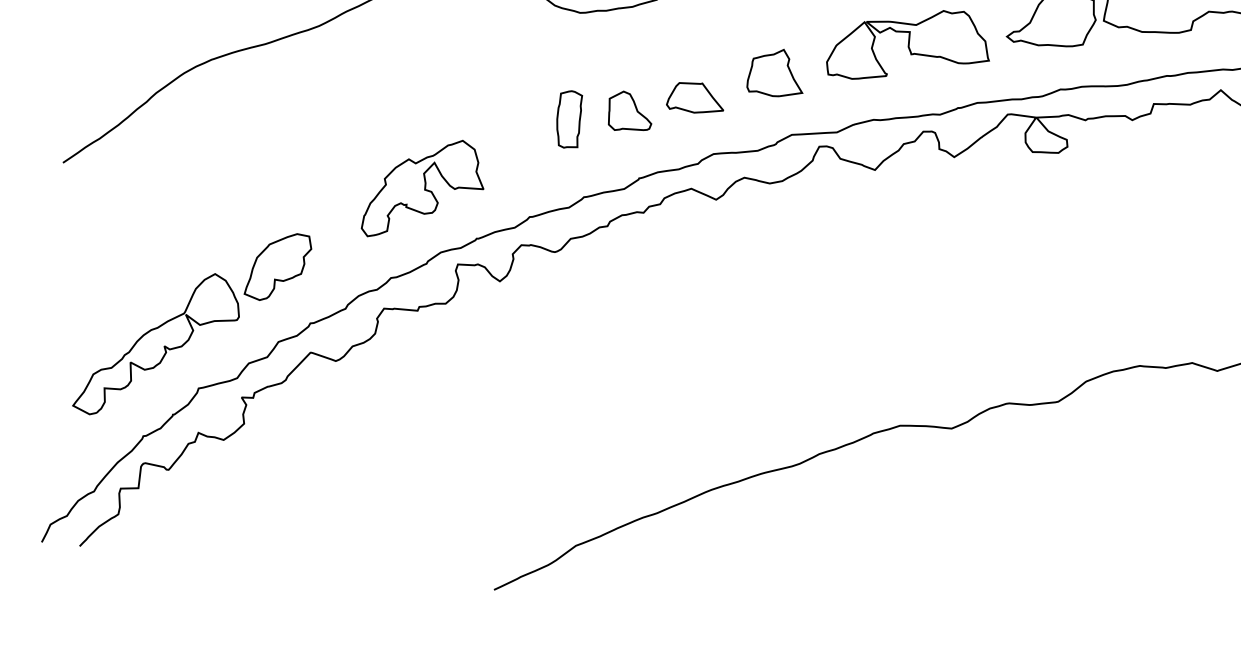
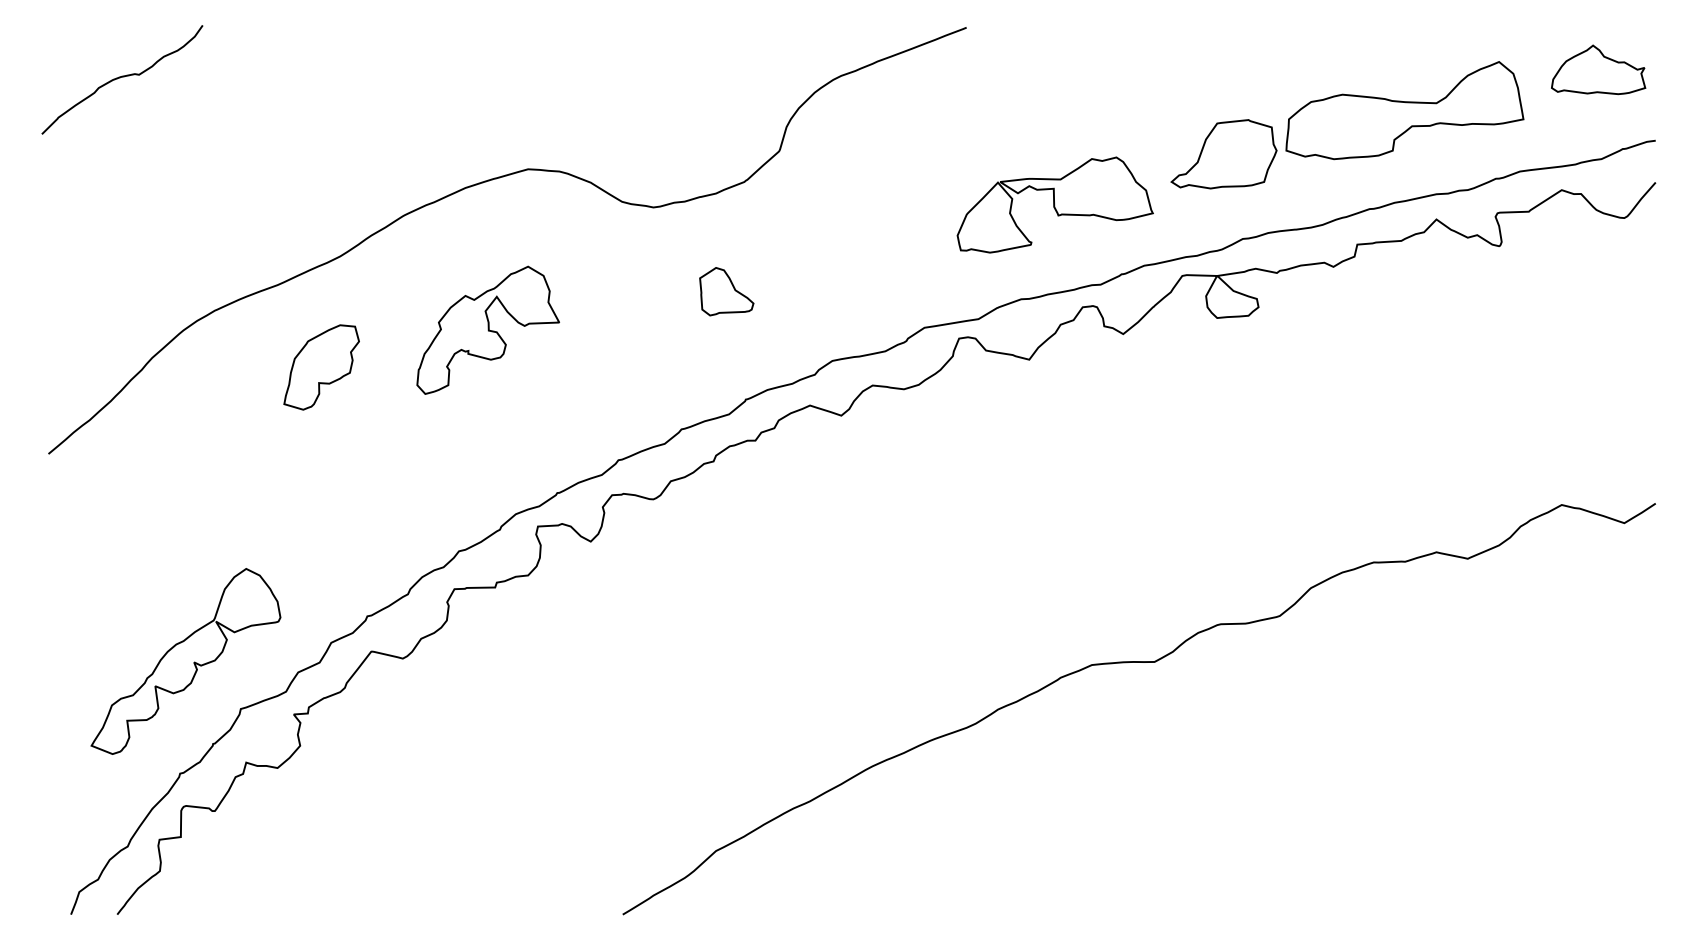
part: (776, 72) -> (897, 254), removed
part: (695, 97) -> (803, 295), removed
part: (630, 111) -> (726, 291), moved
part: (568, 119) -> (653, 337), removed
part: (424, 188) -> (487, 329), moved
part: (278, 267) -> (321, 367), moved

